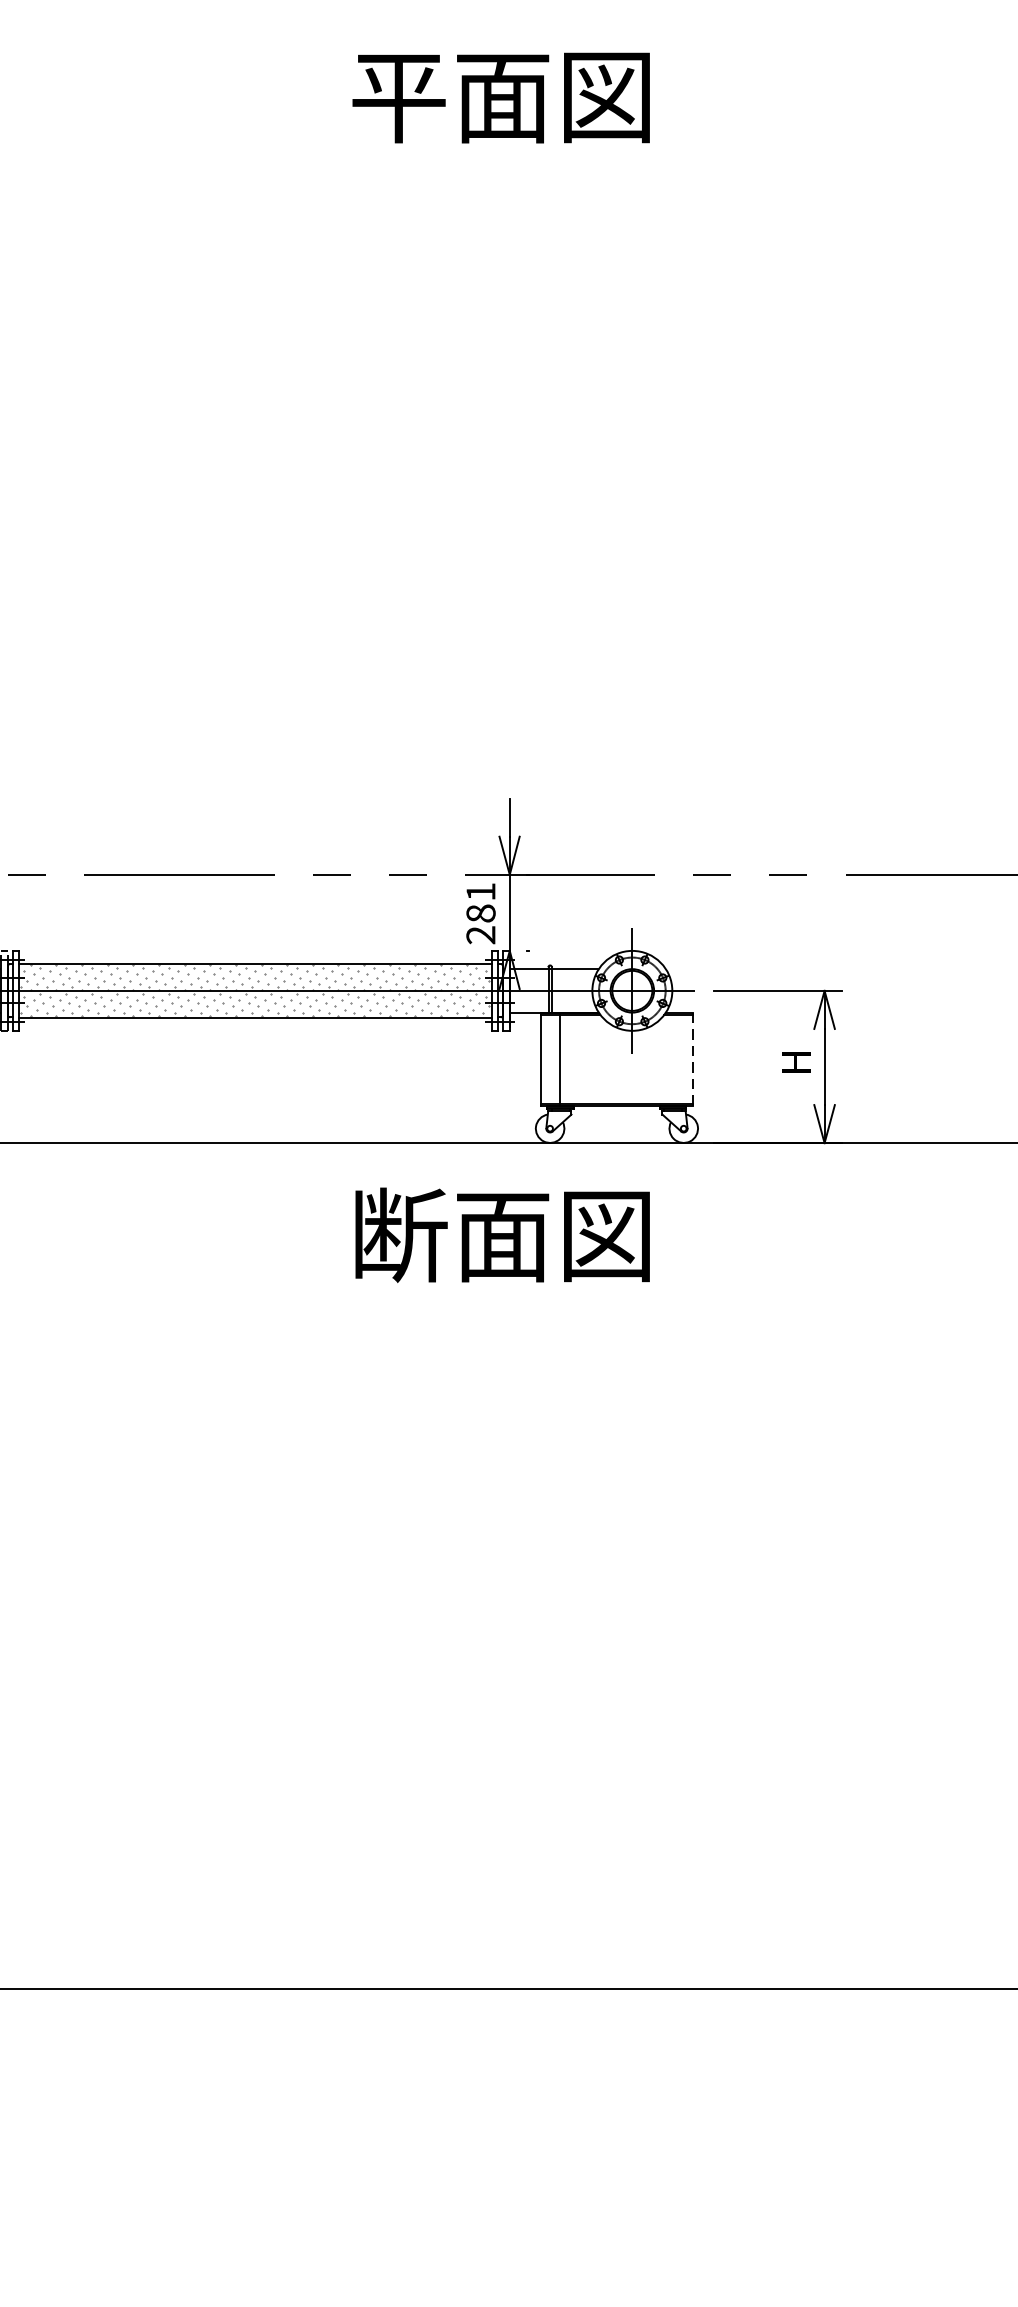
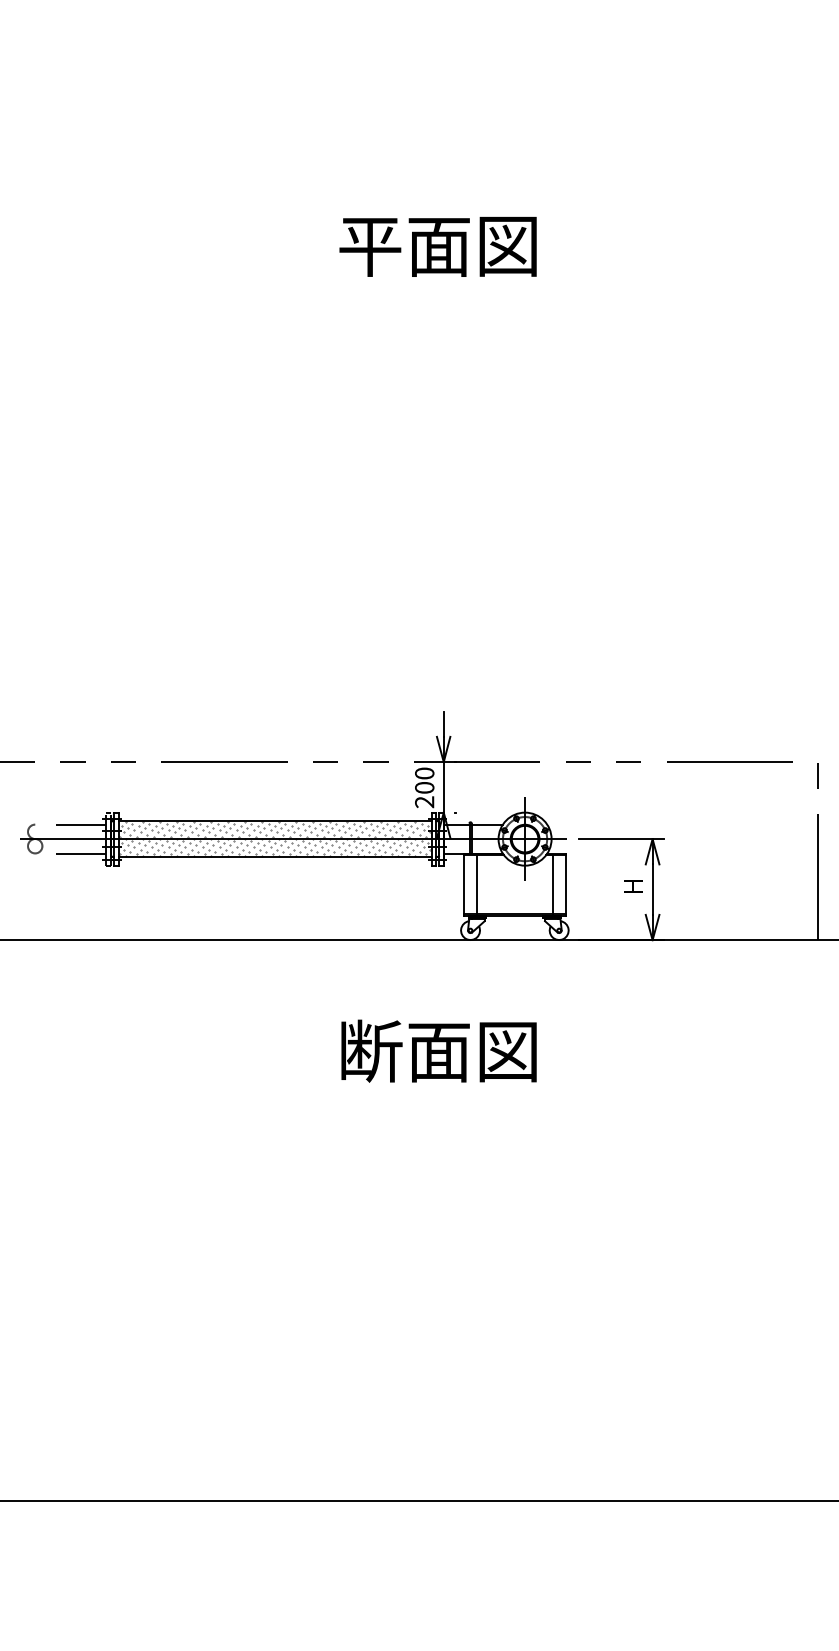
text: (480, 902) -> (424, 780), 281 -> 200
line: (673, 1059) -> (552, 884), added
line: (693, 1060) -> (565, 885), dashed -> solid
text: (501, 1234) -> (438, 1050), moved

